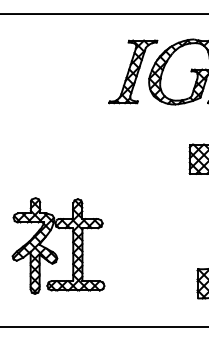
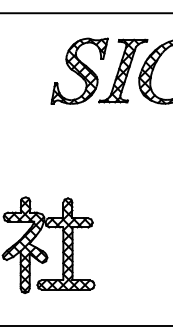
part: (89, 71) -> (79, 70), added

